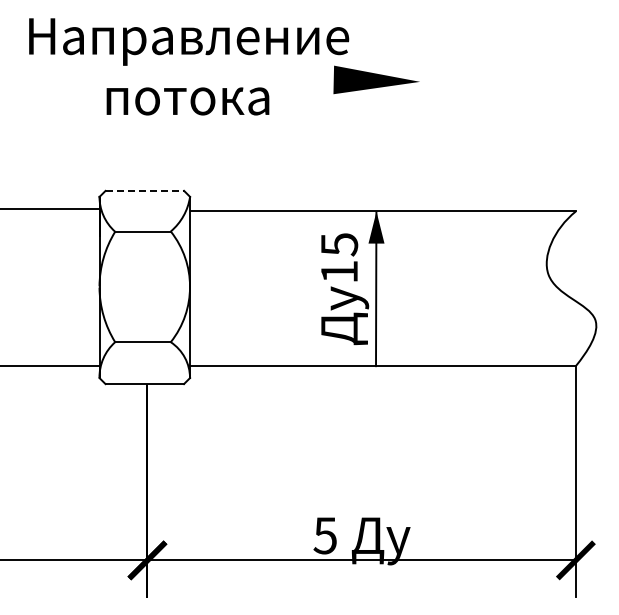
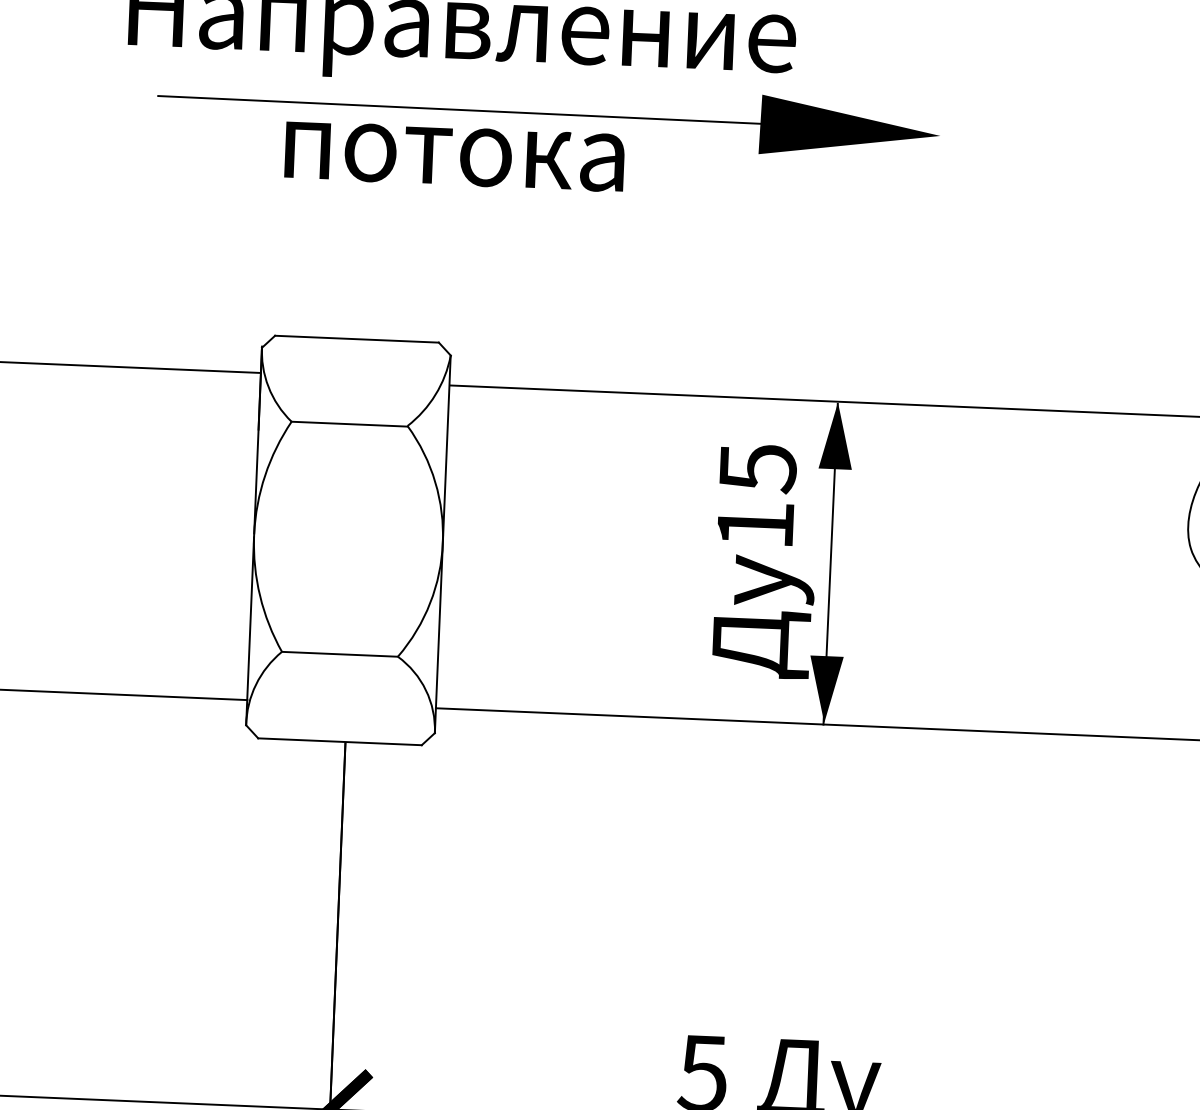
line: (188, 78) -> (457, 108), added
line: (145, 190) -> (358, 338), dashed -> solid
fill: (376, 349) -> (825, 689), added

